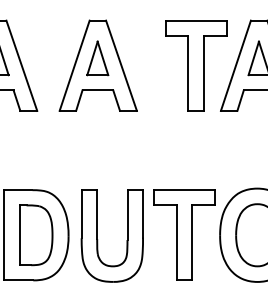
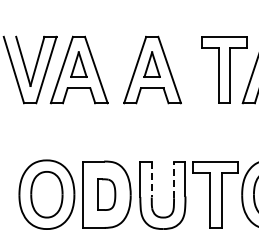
line: (96, 214) -> (151, 179), solid -> dashed
line: (128, 214) -> (174, 179), solid -> dashed
part: (35, 234) -> (106, 194), size x0.7

